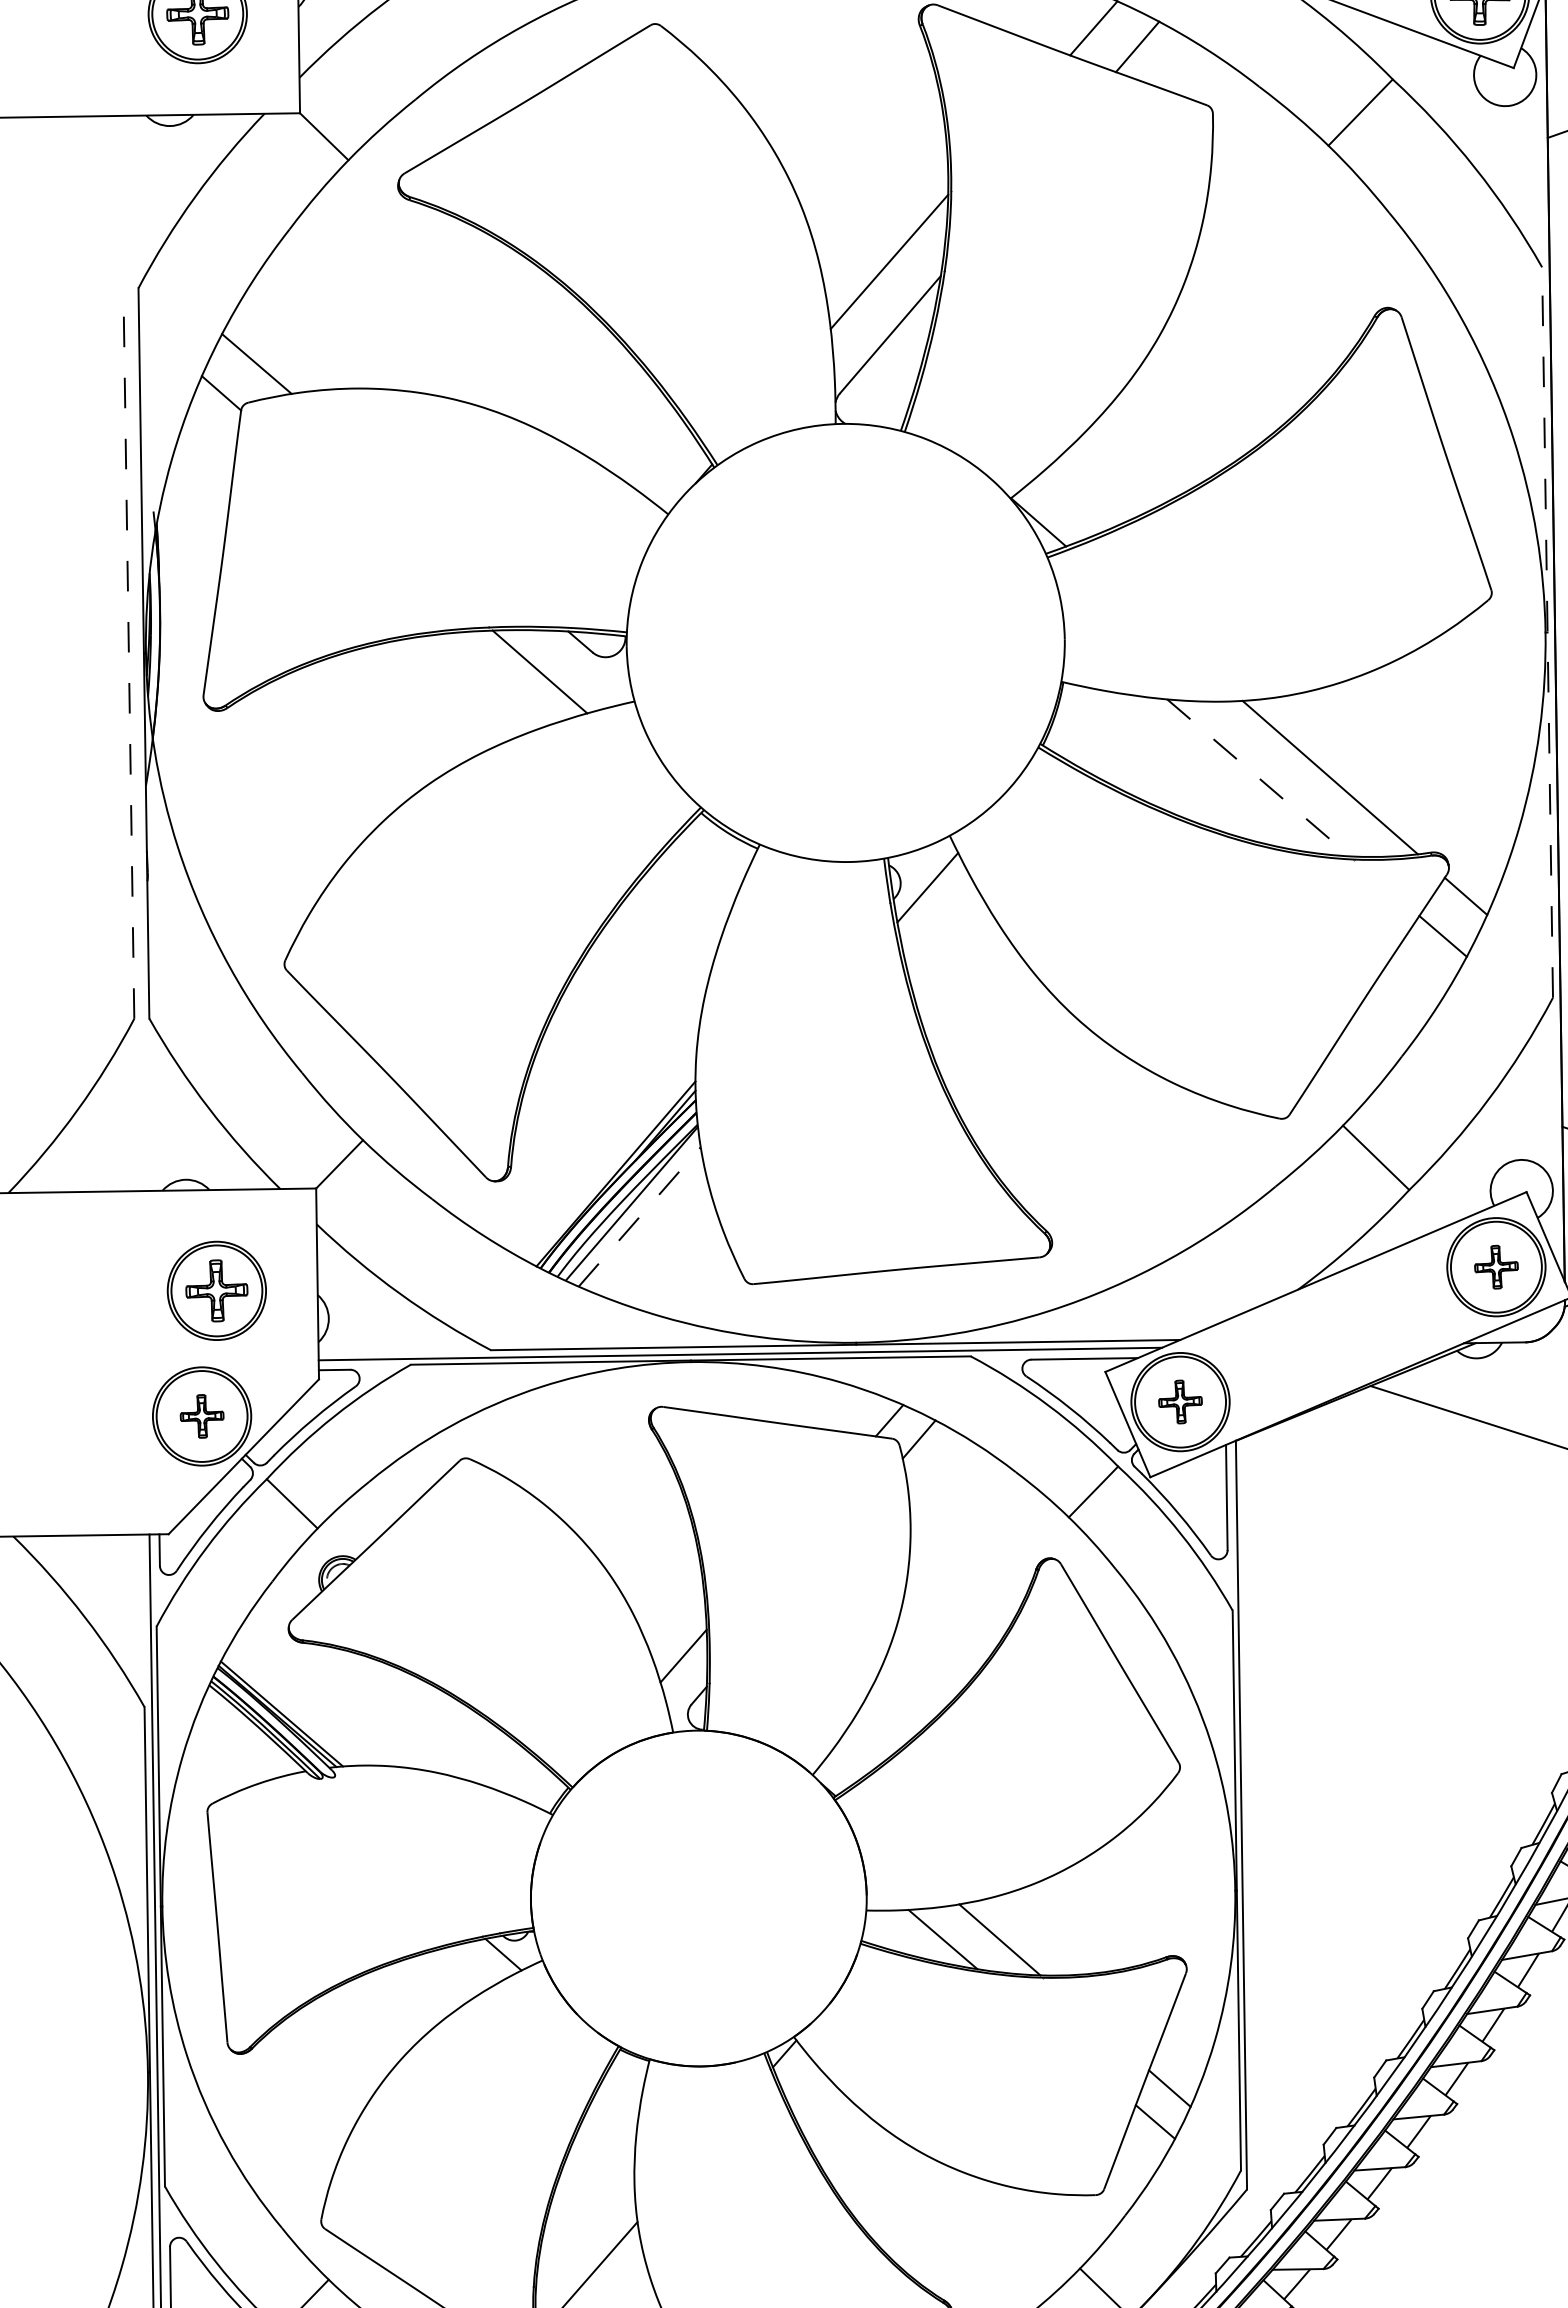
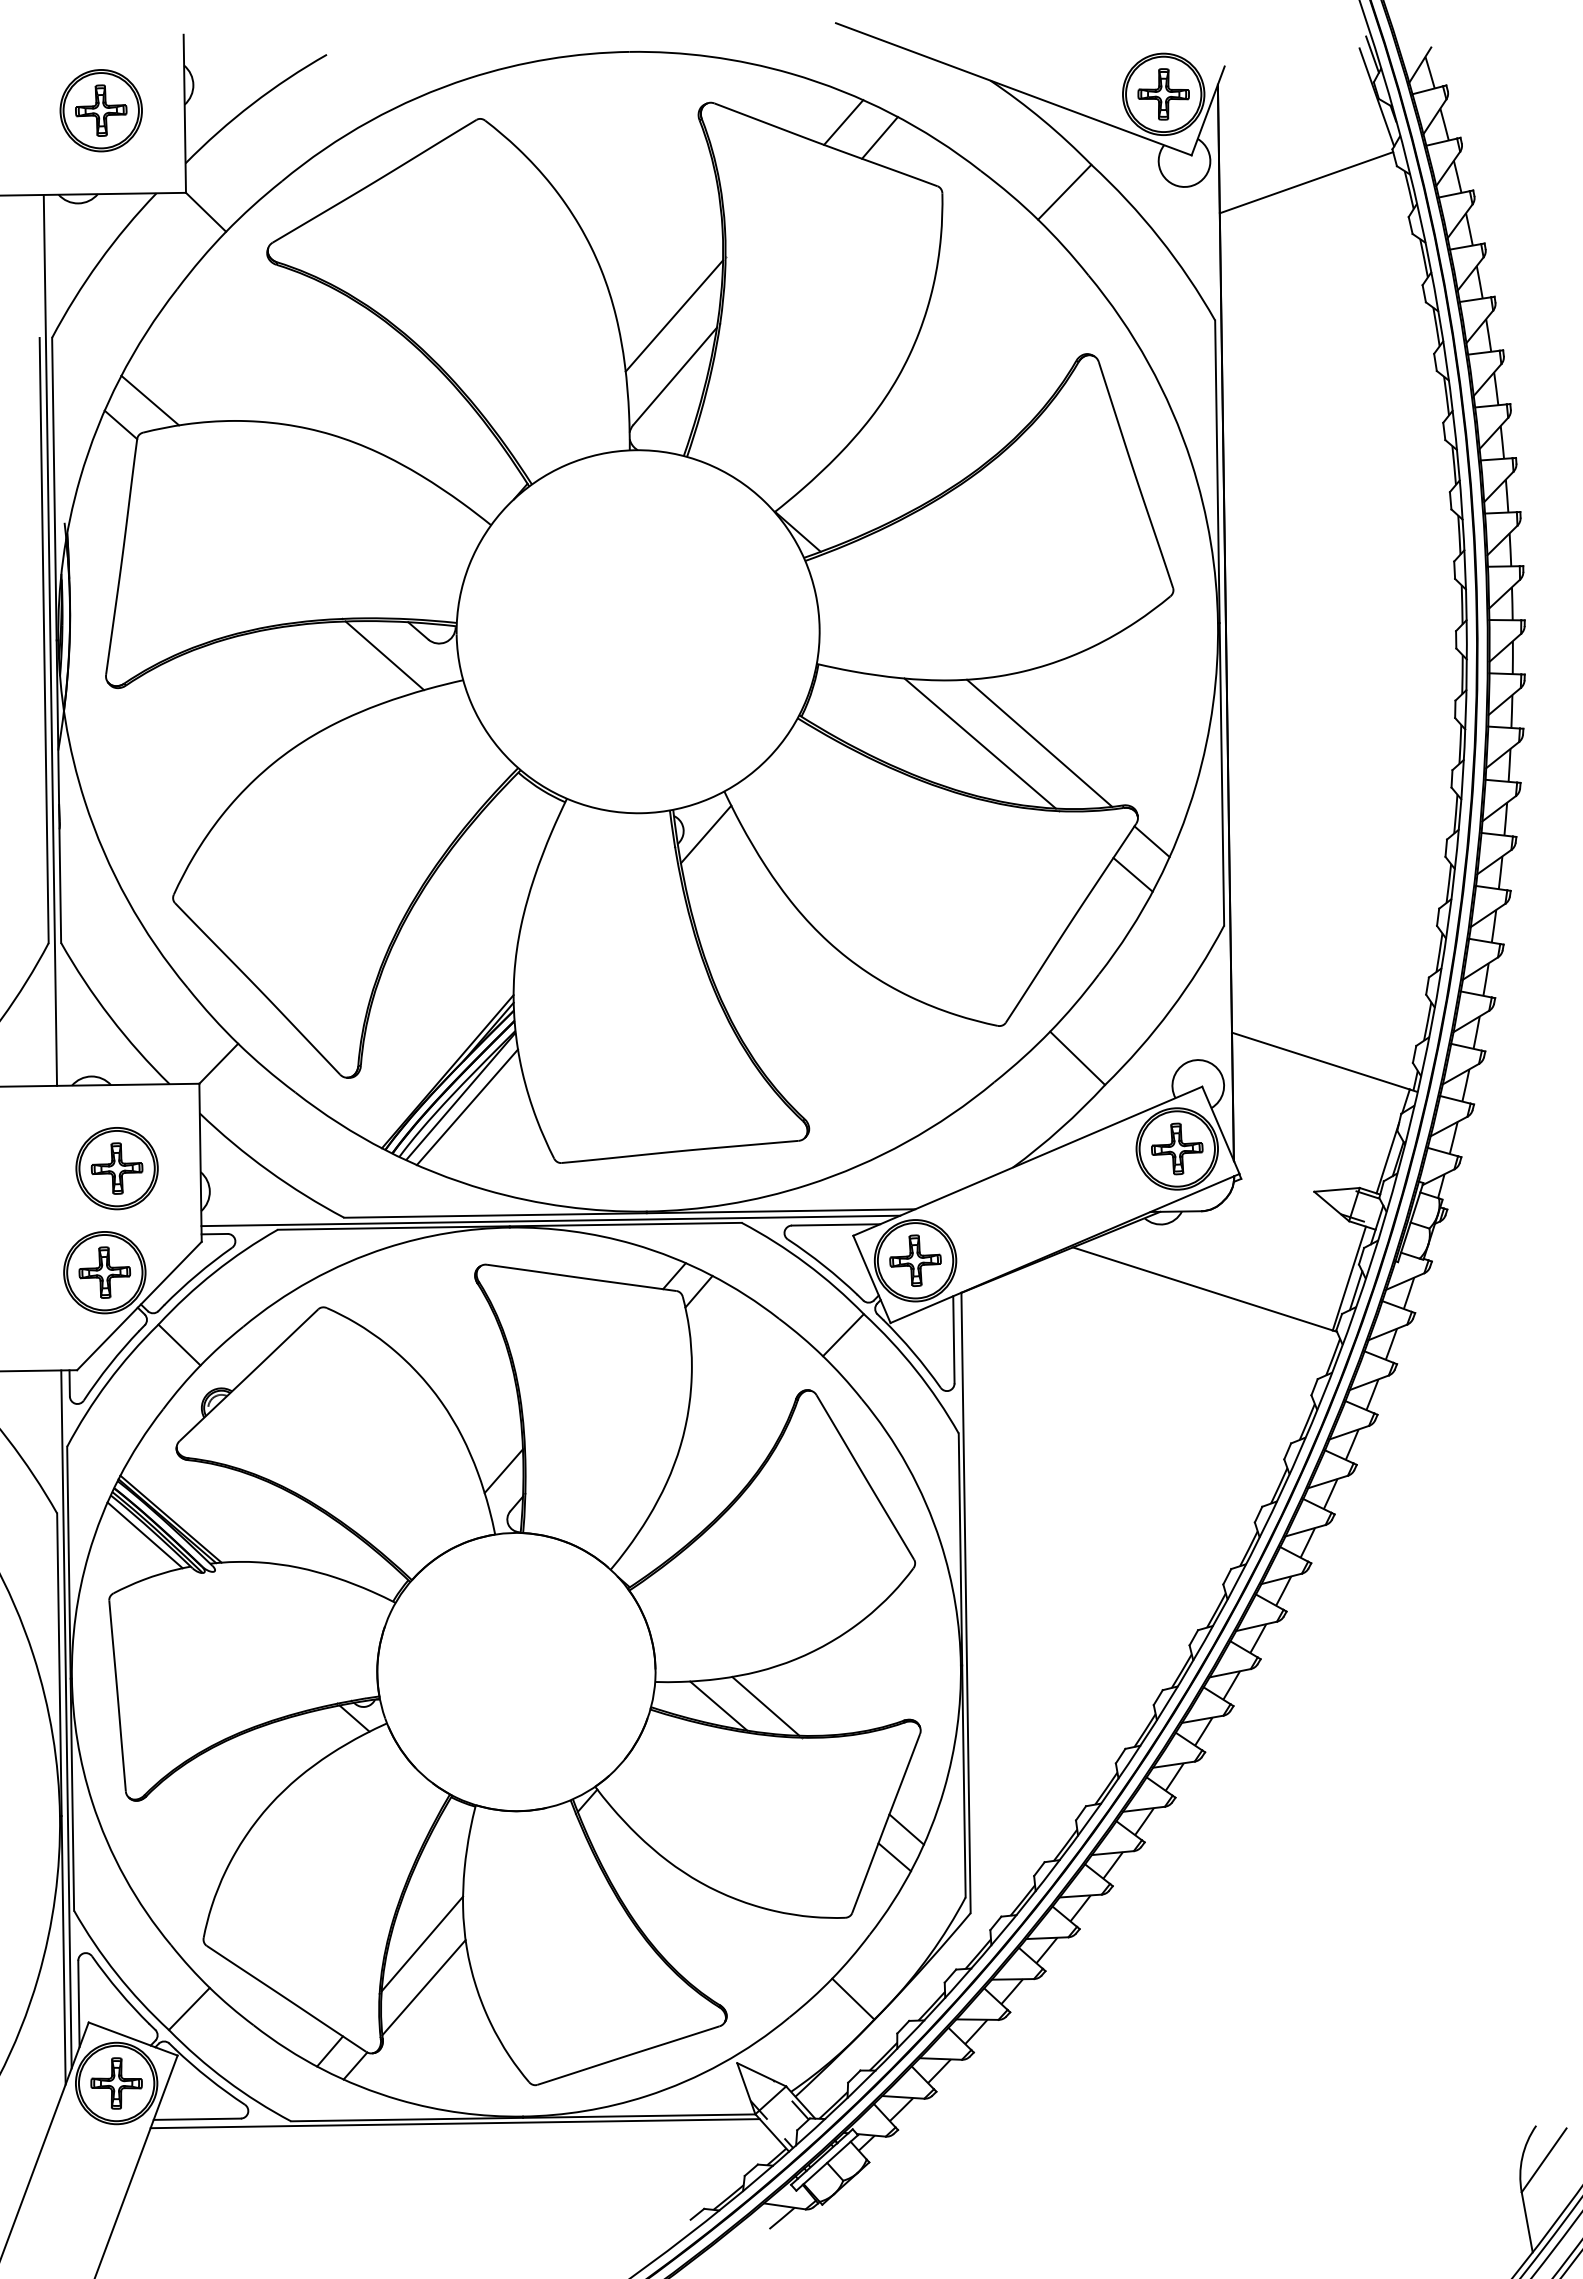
line: (1547, 633) -> (1219, 623), dashed -> solid
line: (136, 652) -> (50, 639), added
line: (129, 653) -> (44, 640), dashed -> solid
line: (1258, 777) -> (980, 743), dashed -> solid
line: (639, 1217) -> (467, 1107), dashed -> solid
part: (1496, 1266) -> (1177, 1148), size x1.43
part: (1180, 1401) -> (915, 1260), size x1.43
part: (201, 1416) -> (104, 1272), size x1.43
line: (249, 1733) -> (144, 1535), added
line: (585, 2226) -> (422, 1943), added

